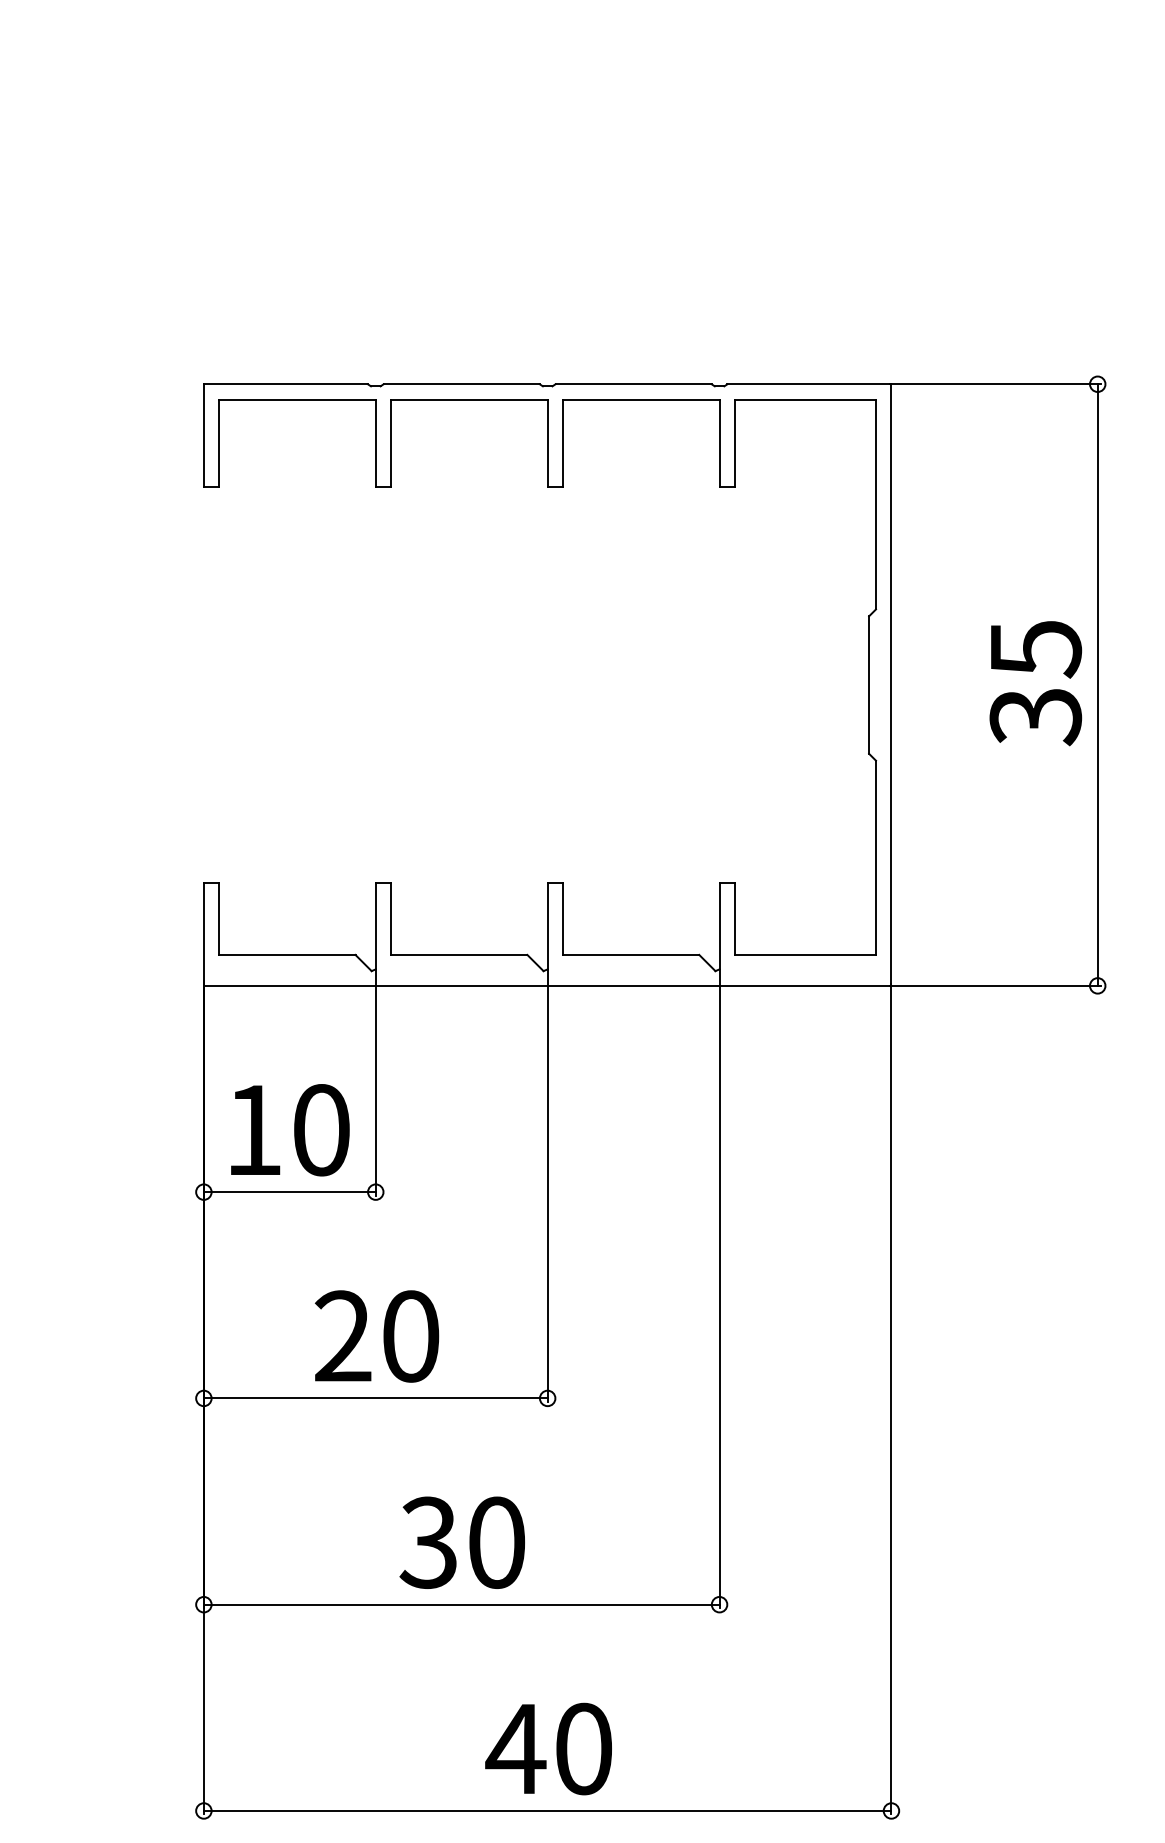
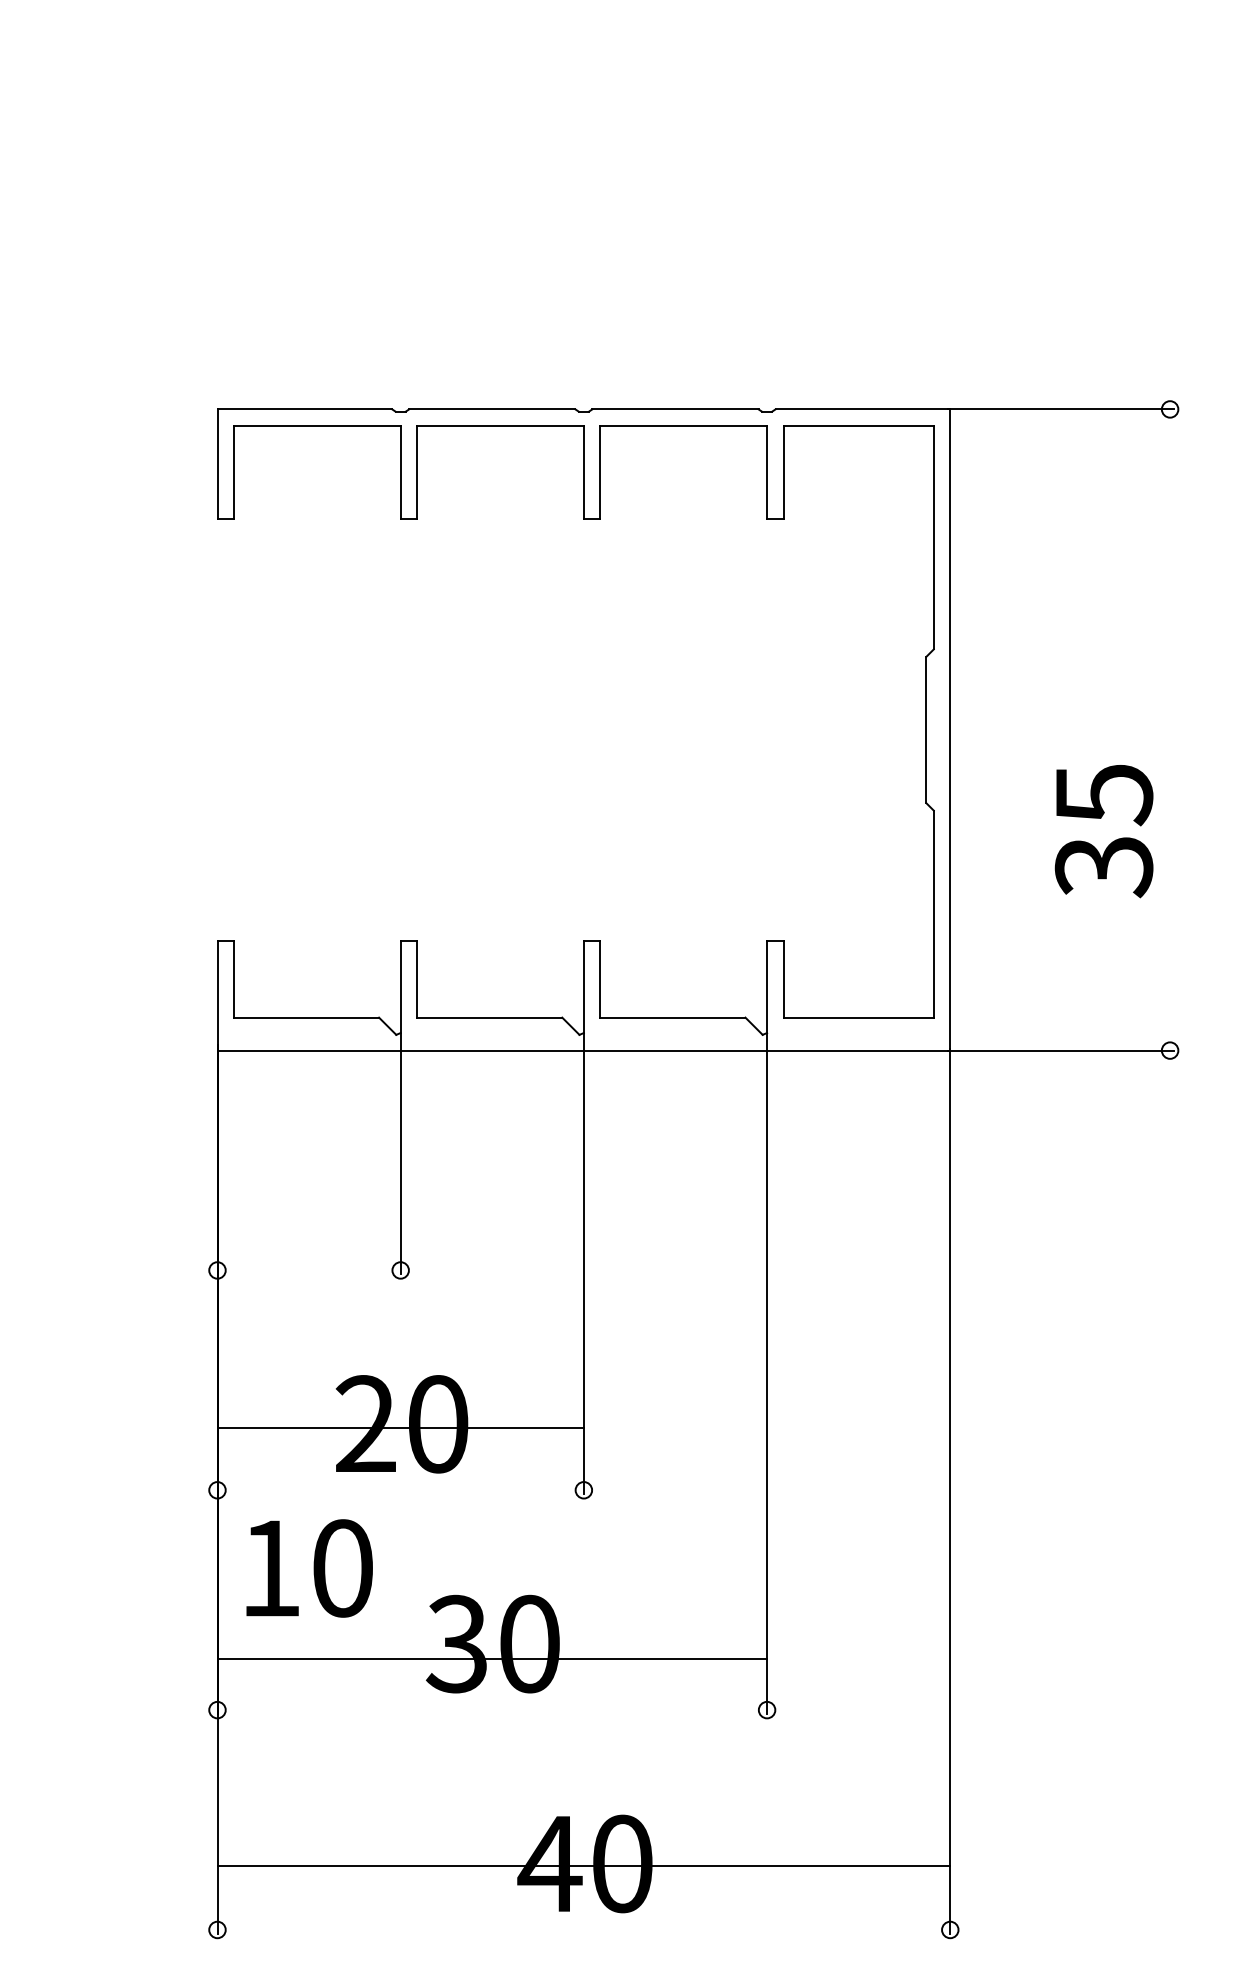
text: (1035, 683) -> (1103, 831), moved
line: (1098, 684) -> (1170, 729), removed
text: (290, 1130) -> (309, 1568), moved
line: (289, 1192) -> (308, 1270), removed
line: (375, 1398) -> (400, 1428), moved
line: (461, 1605) -> (492, 1659), moved
line: (547, 1810) -> (583, 1865), moved

